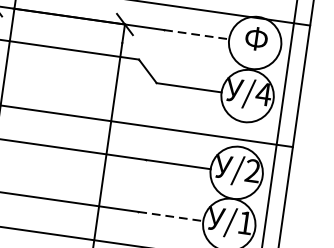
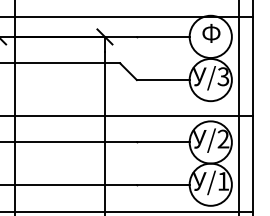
line: (197, 34) -> (163, 36), dashed -> solid
text: (263, 93) -> (223, 76), /4 -> /3
line: (171, 216) -> (163, 184), dashed -> solid

